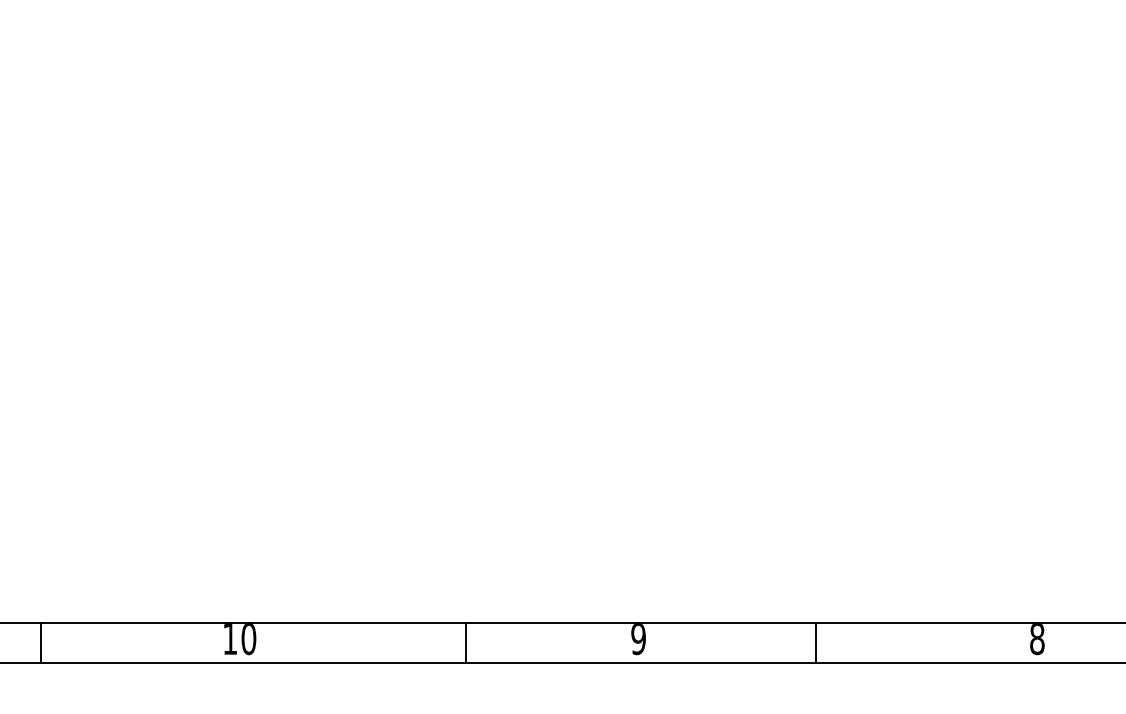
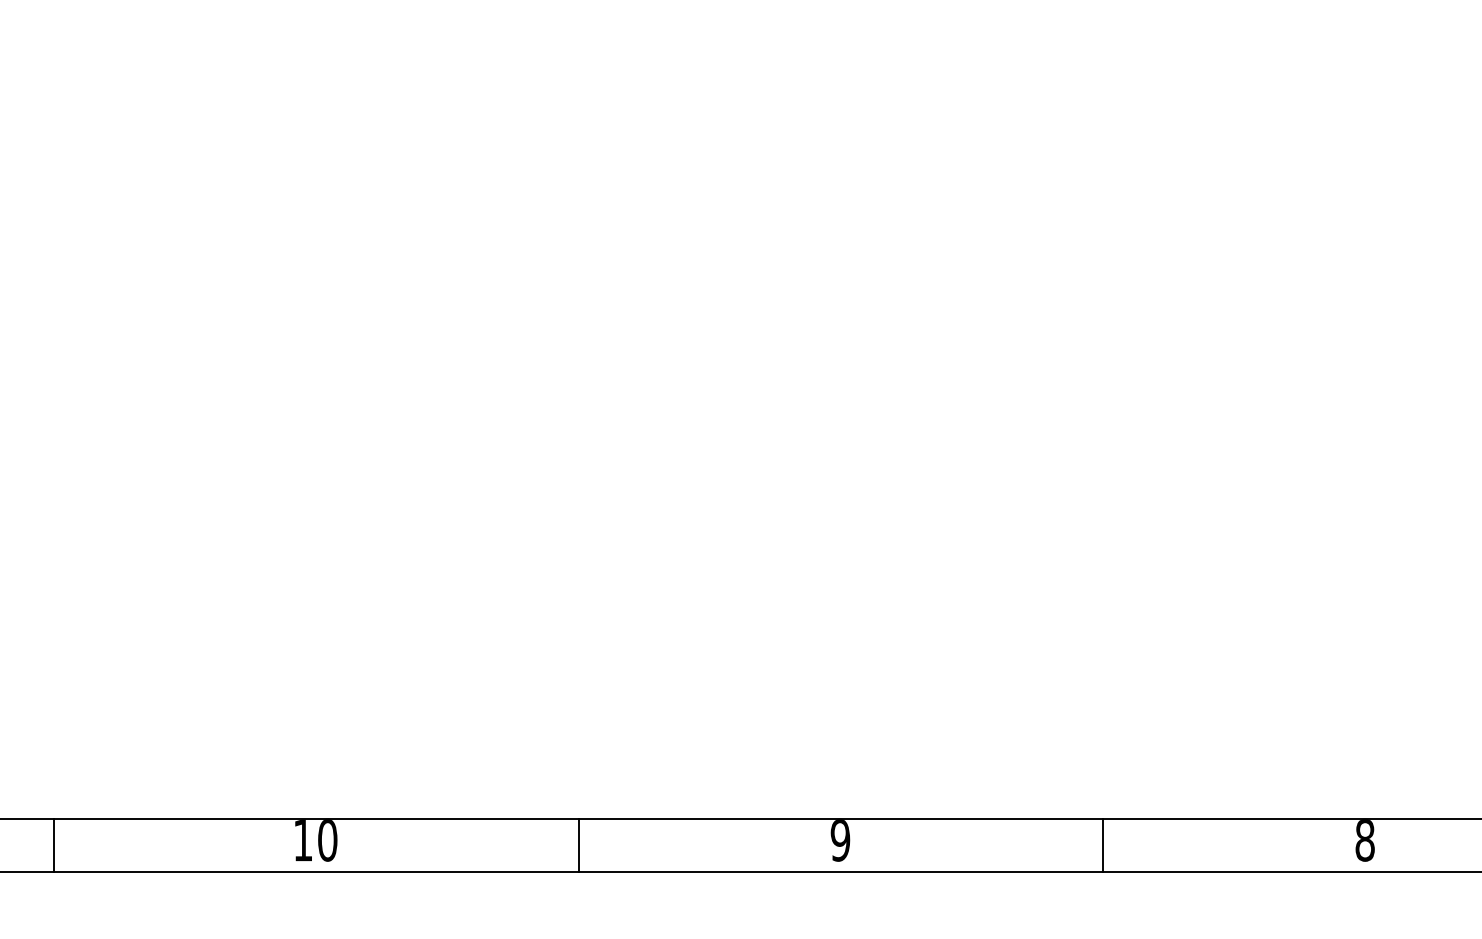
line: (466, 642) -> (578, 845), moved
line: (815, 642) -> (1103, 845), moved

